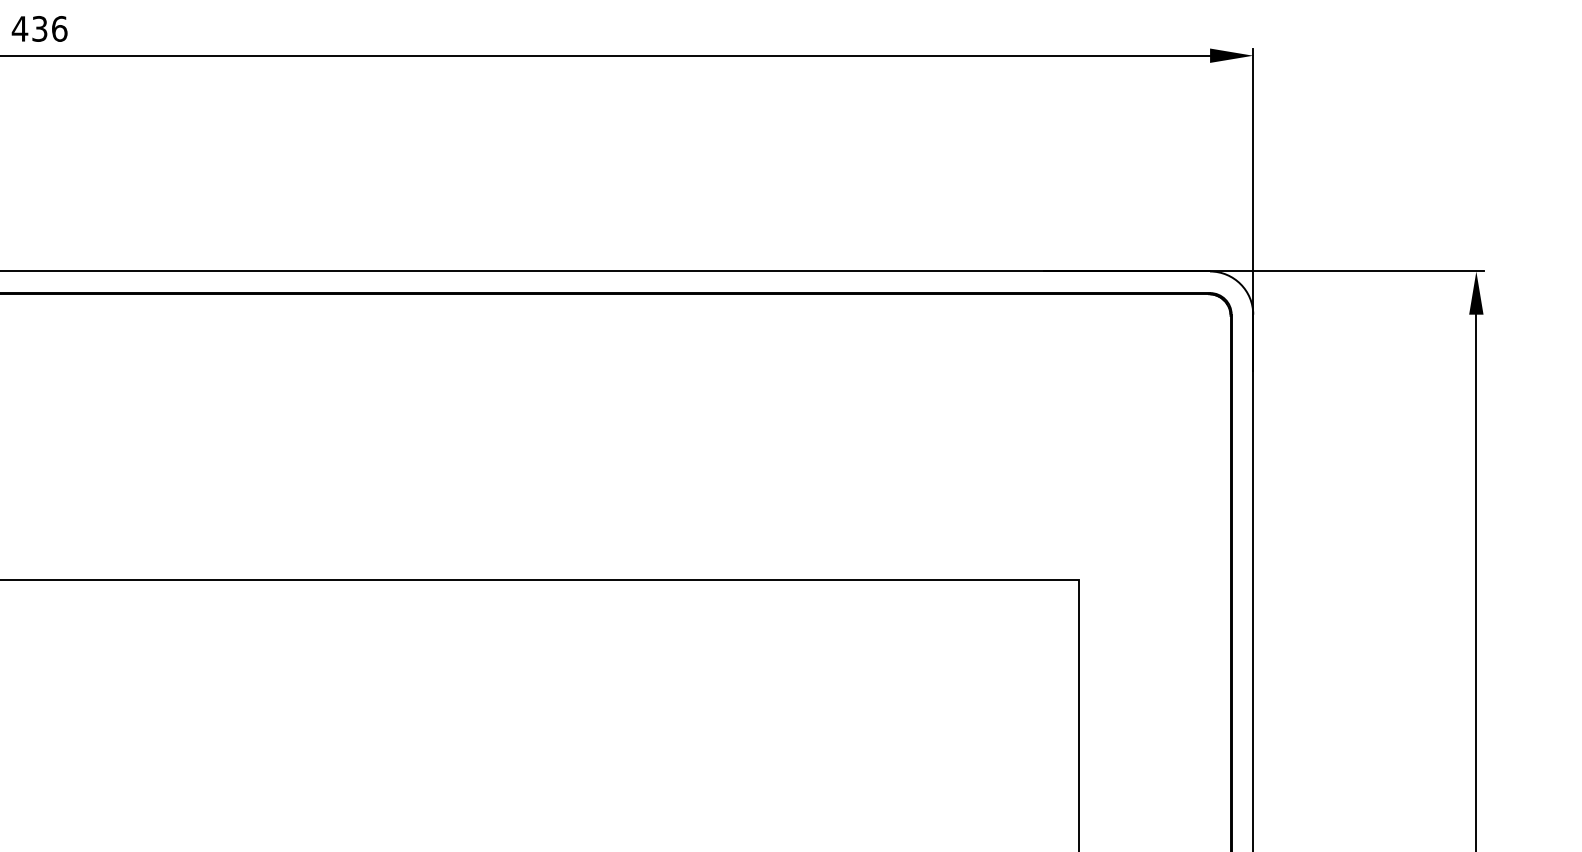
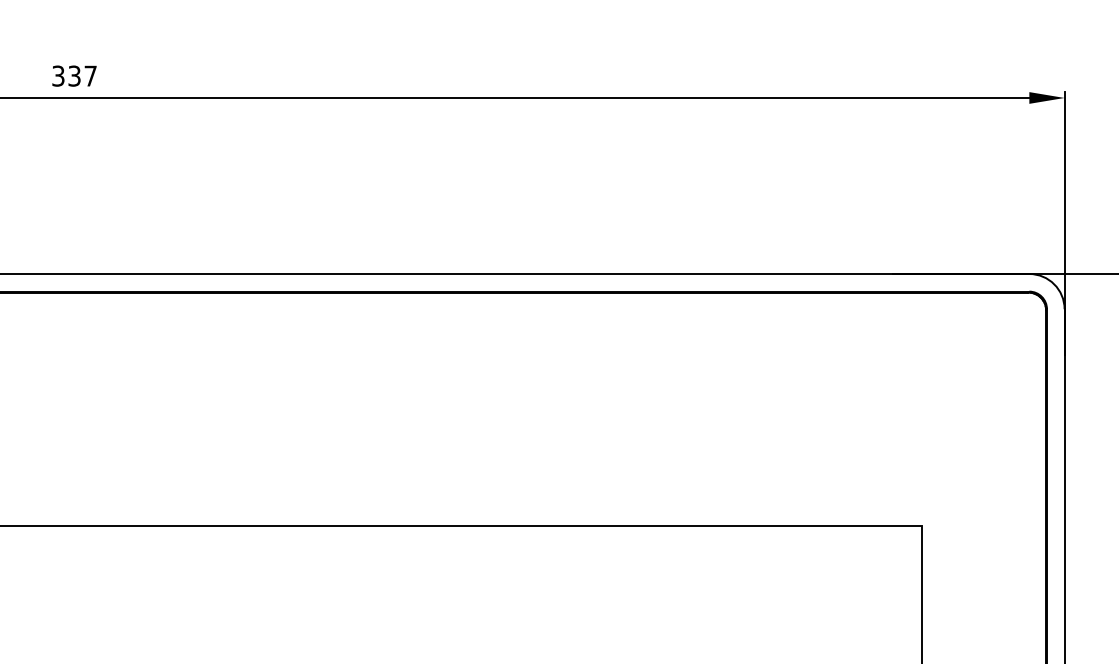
text: (39, 28) -> (74, 75), 436 -> 337

